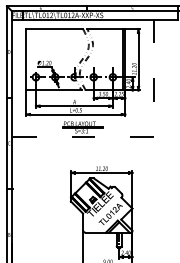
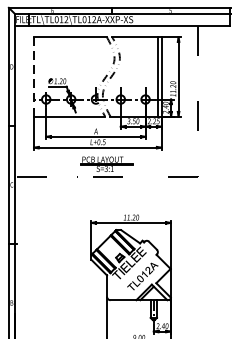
line: (26, 59) -> (34, 76), solid -> dashed

